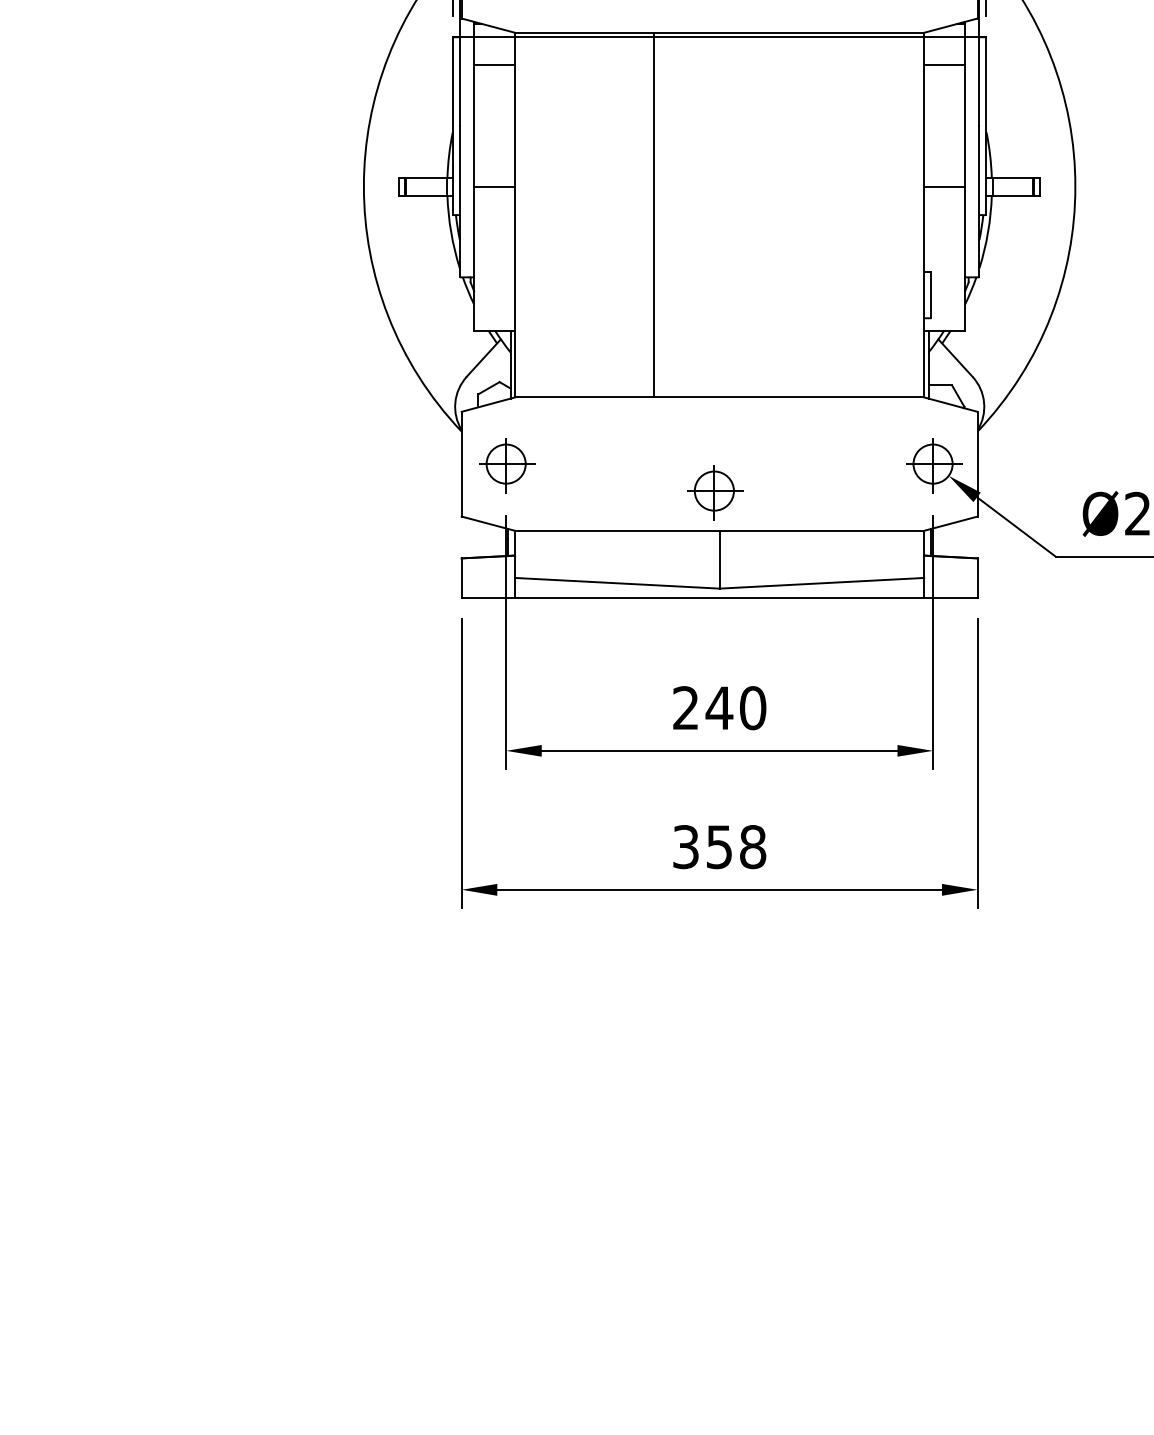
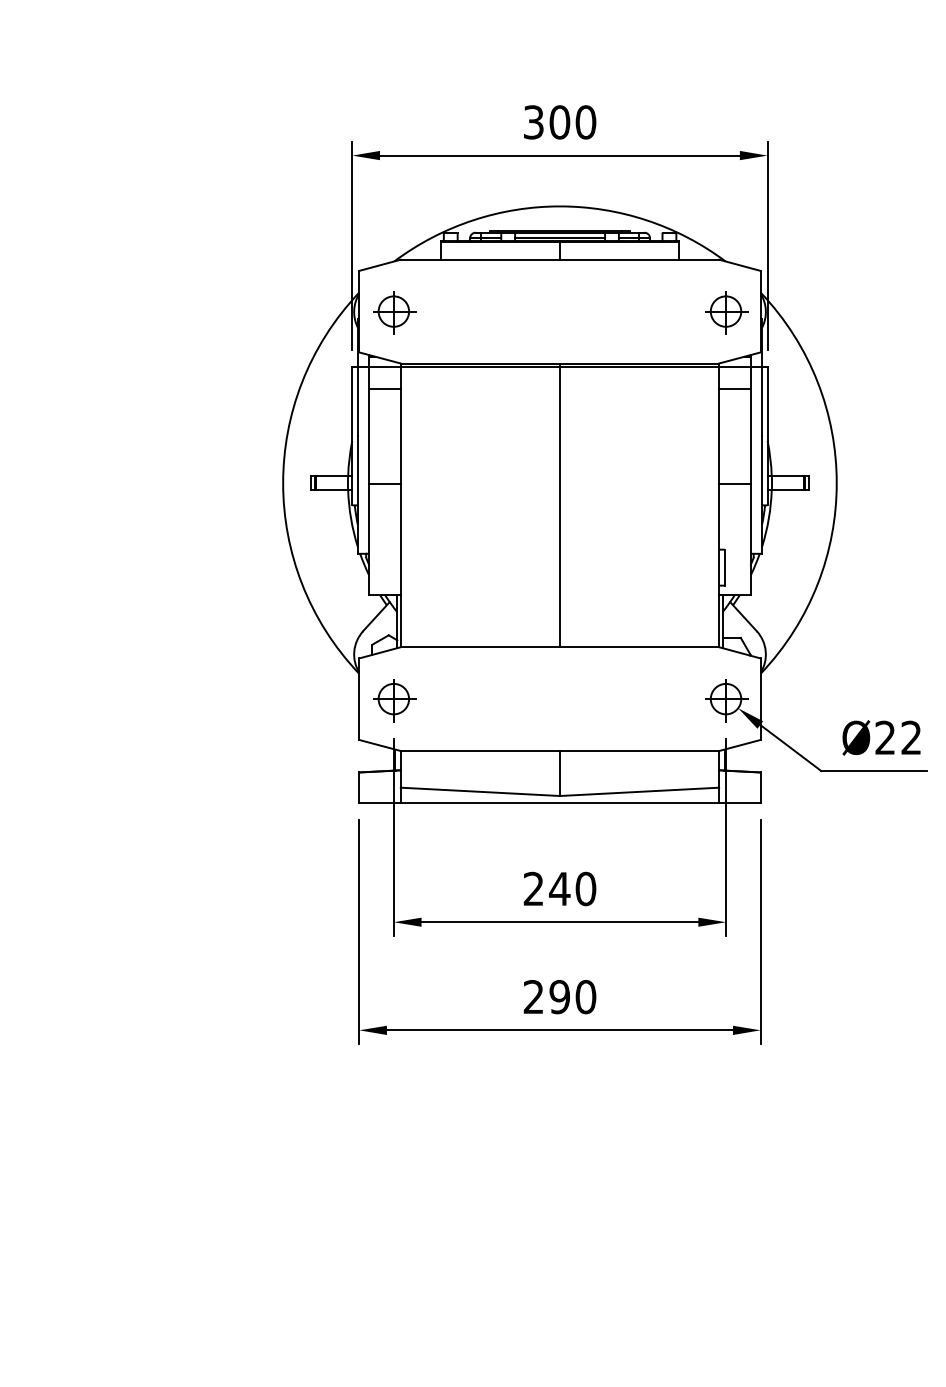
line: (653, 215) -> (559, 505), moved
part: (715, 492) -> (556, 721), removed
text: (719, 847) -> (559, 997), 358 -> 290

